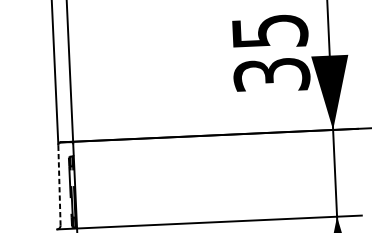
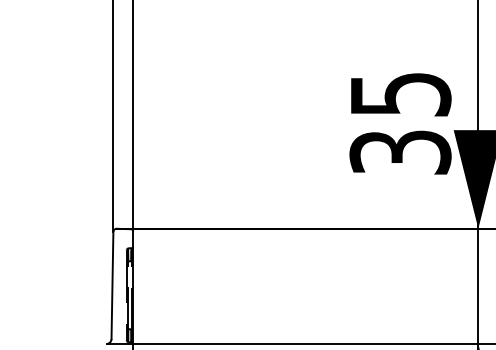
line: (59, 185) -> (112, 285), dashed -> solid

